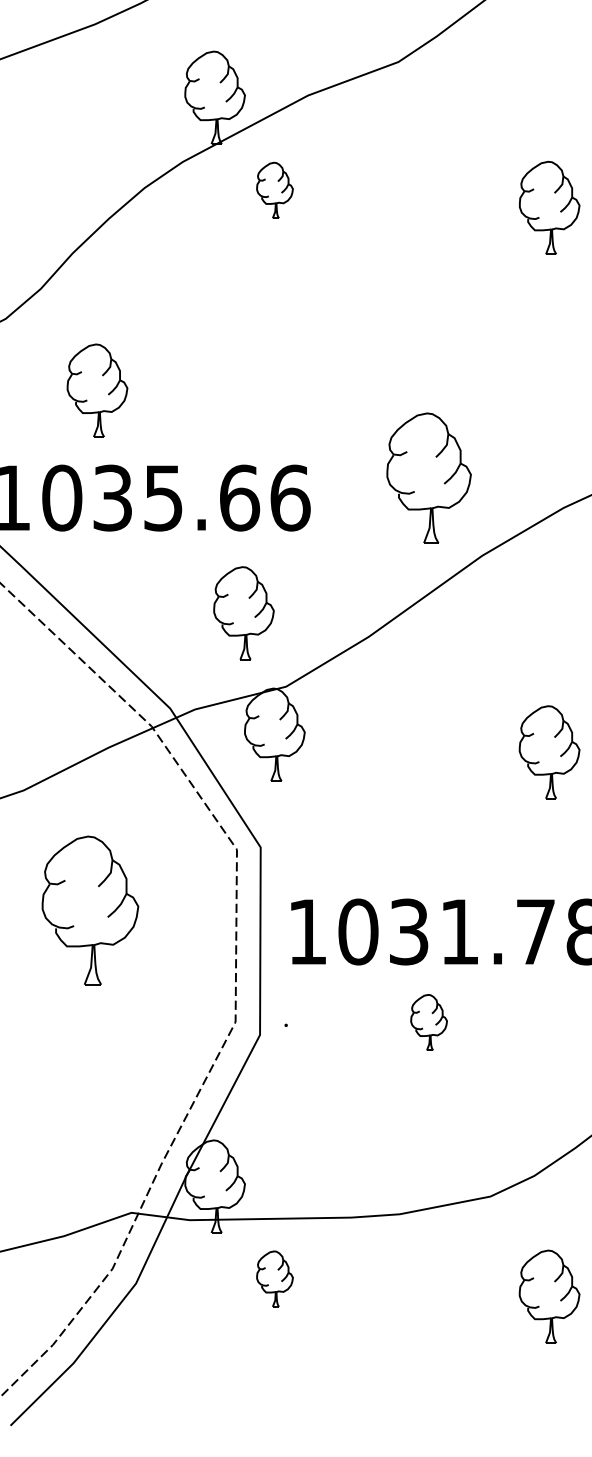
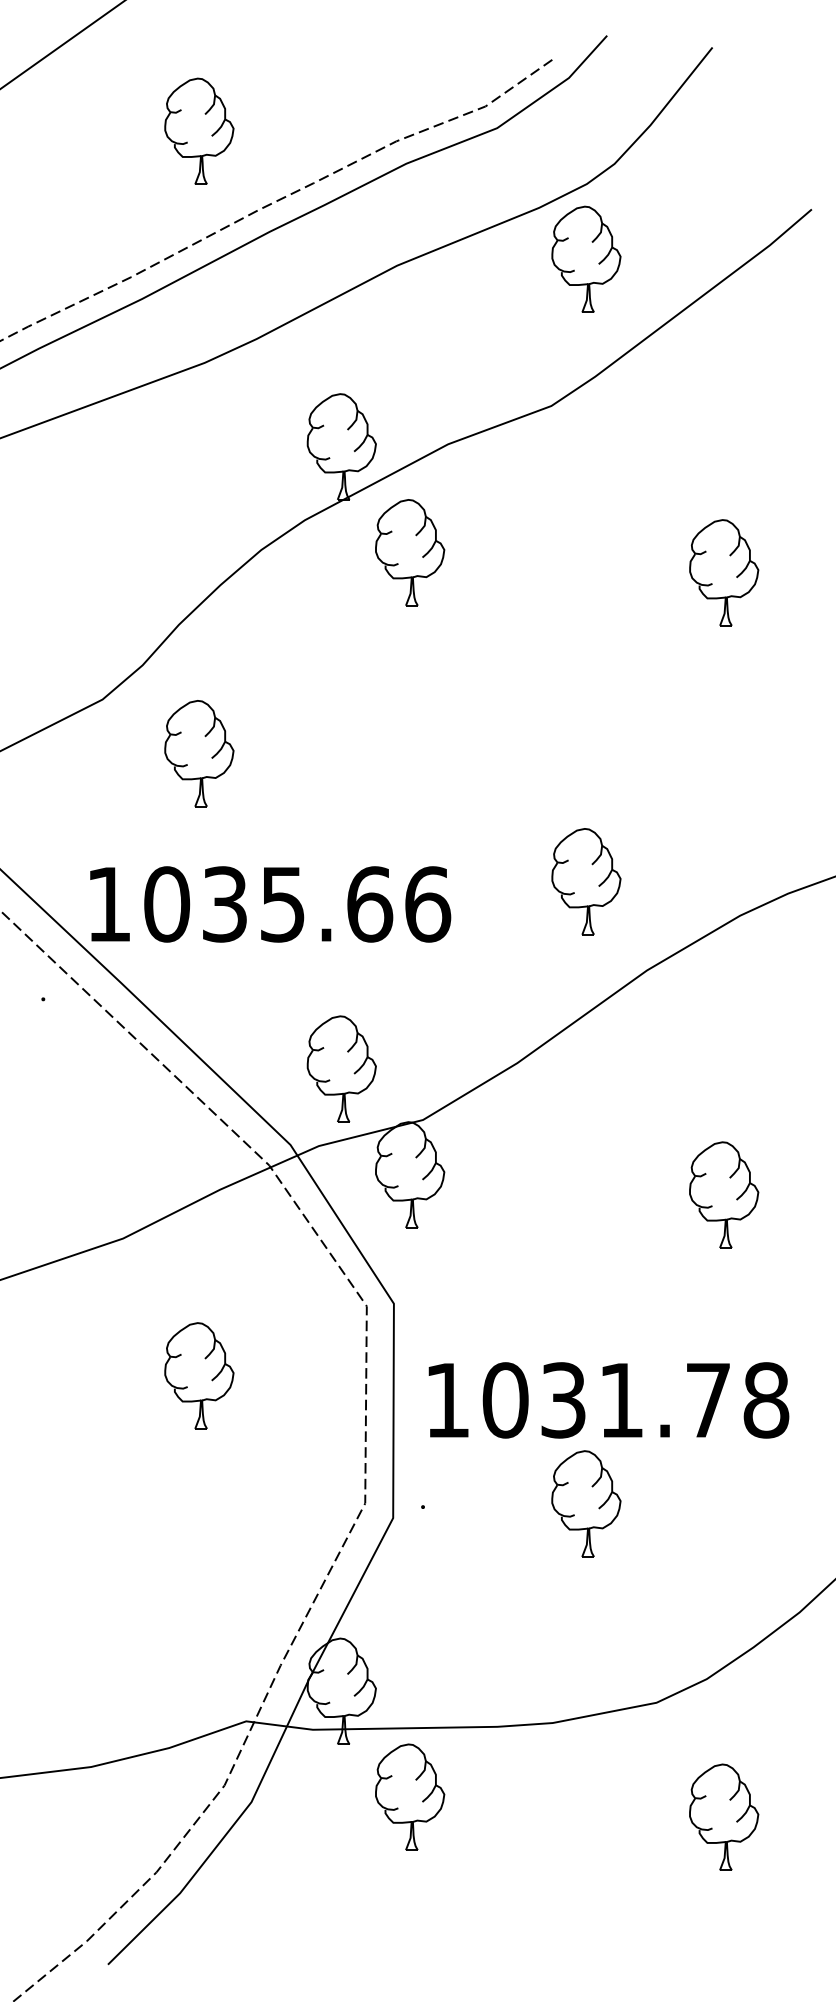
part: (275, 190) -> (410, 552), size x1.67
part: (97, 390) -> (199, 753), moved
part: (429, 478) -> (586, 881), size x0.71
part: (243, 612) -> (341, 1068), moved
part: (90, 910) -> (199, 1375), size x0.62
part: (429, 1022) -> (586, 1503), size x1.67
part: (275, 1278) -> (410, 1796), size x1.67

